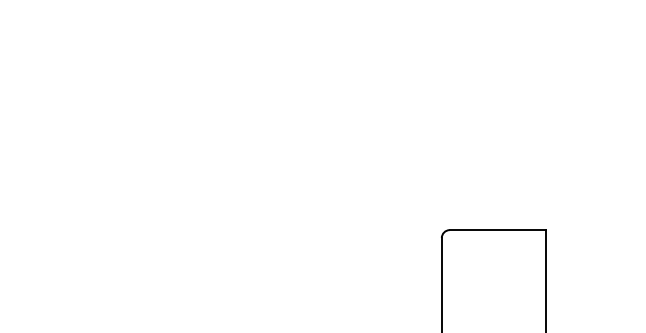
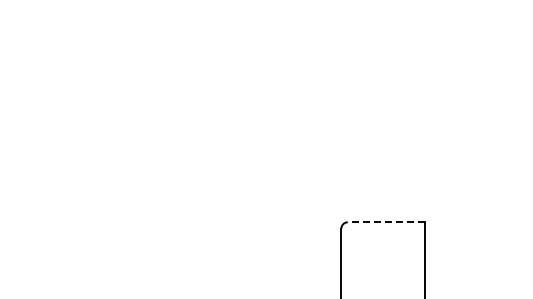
line: (496, 230) -> (385, 222), solid -> dashed

